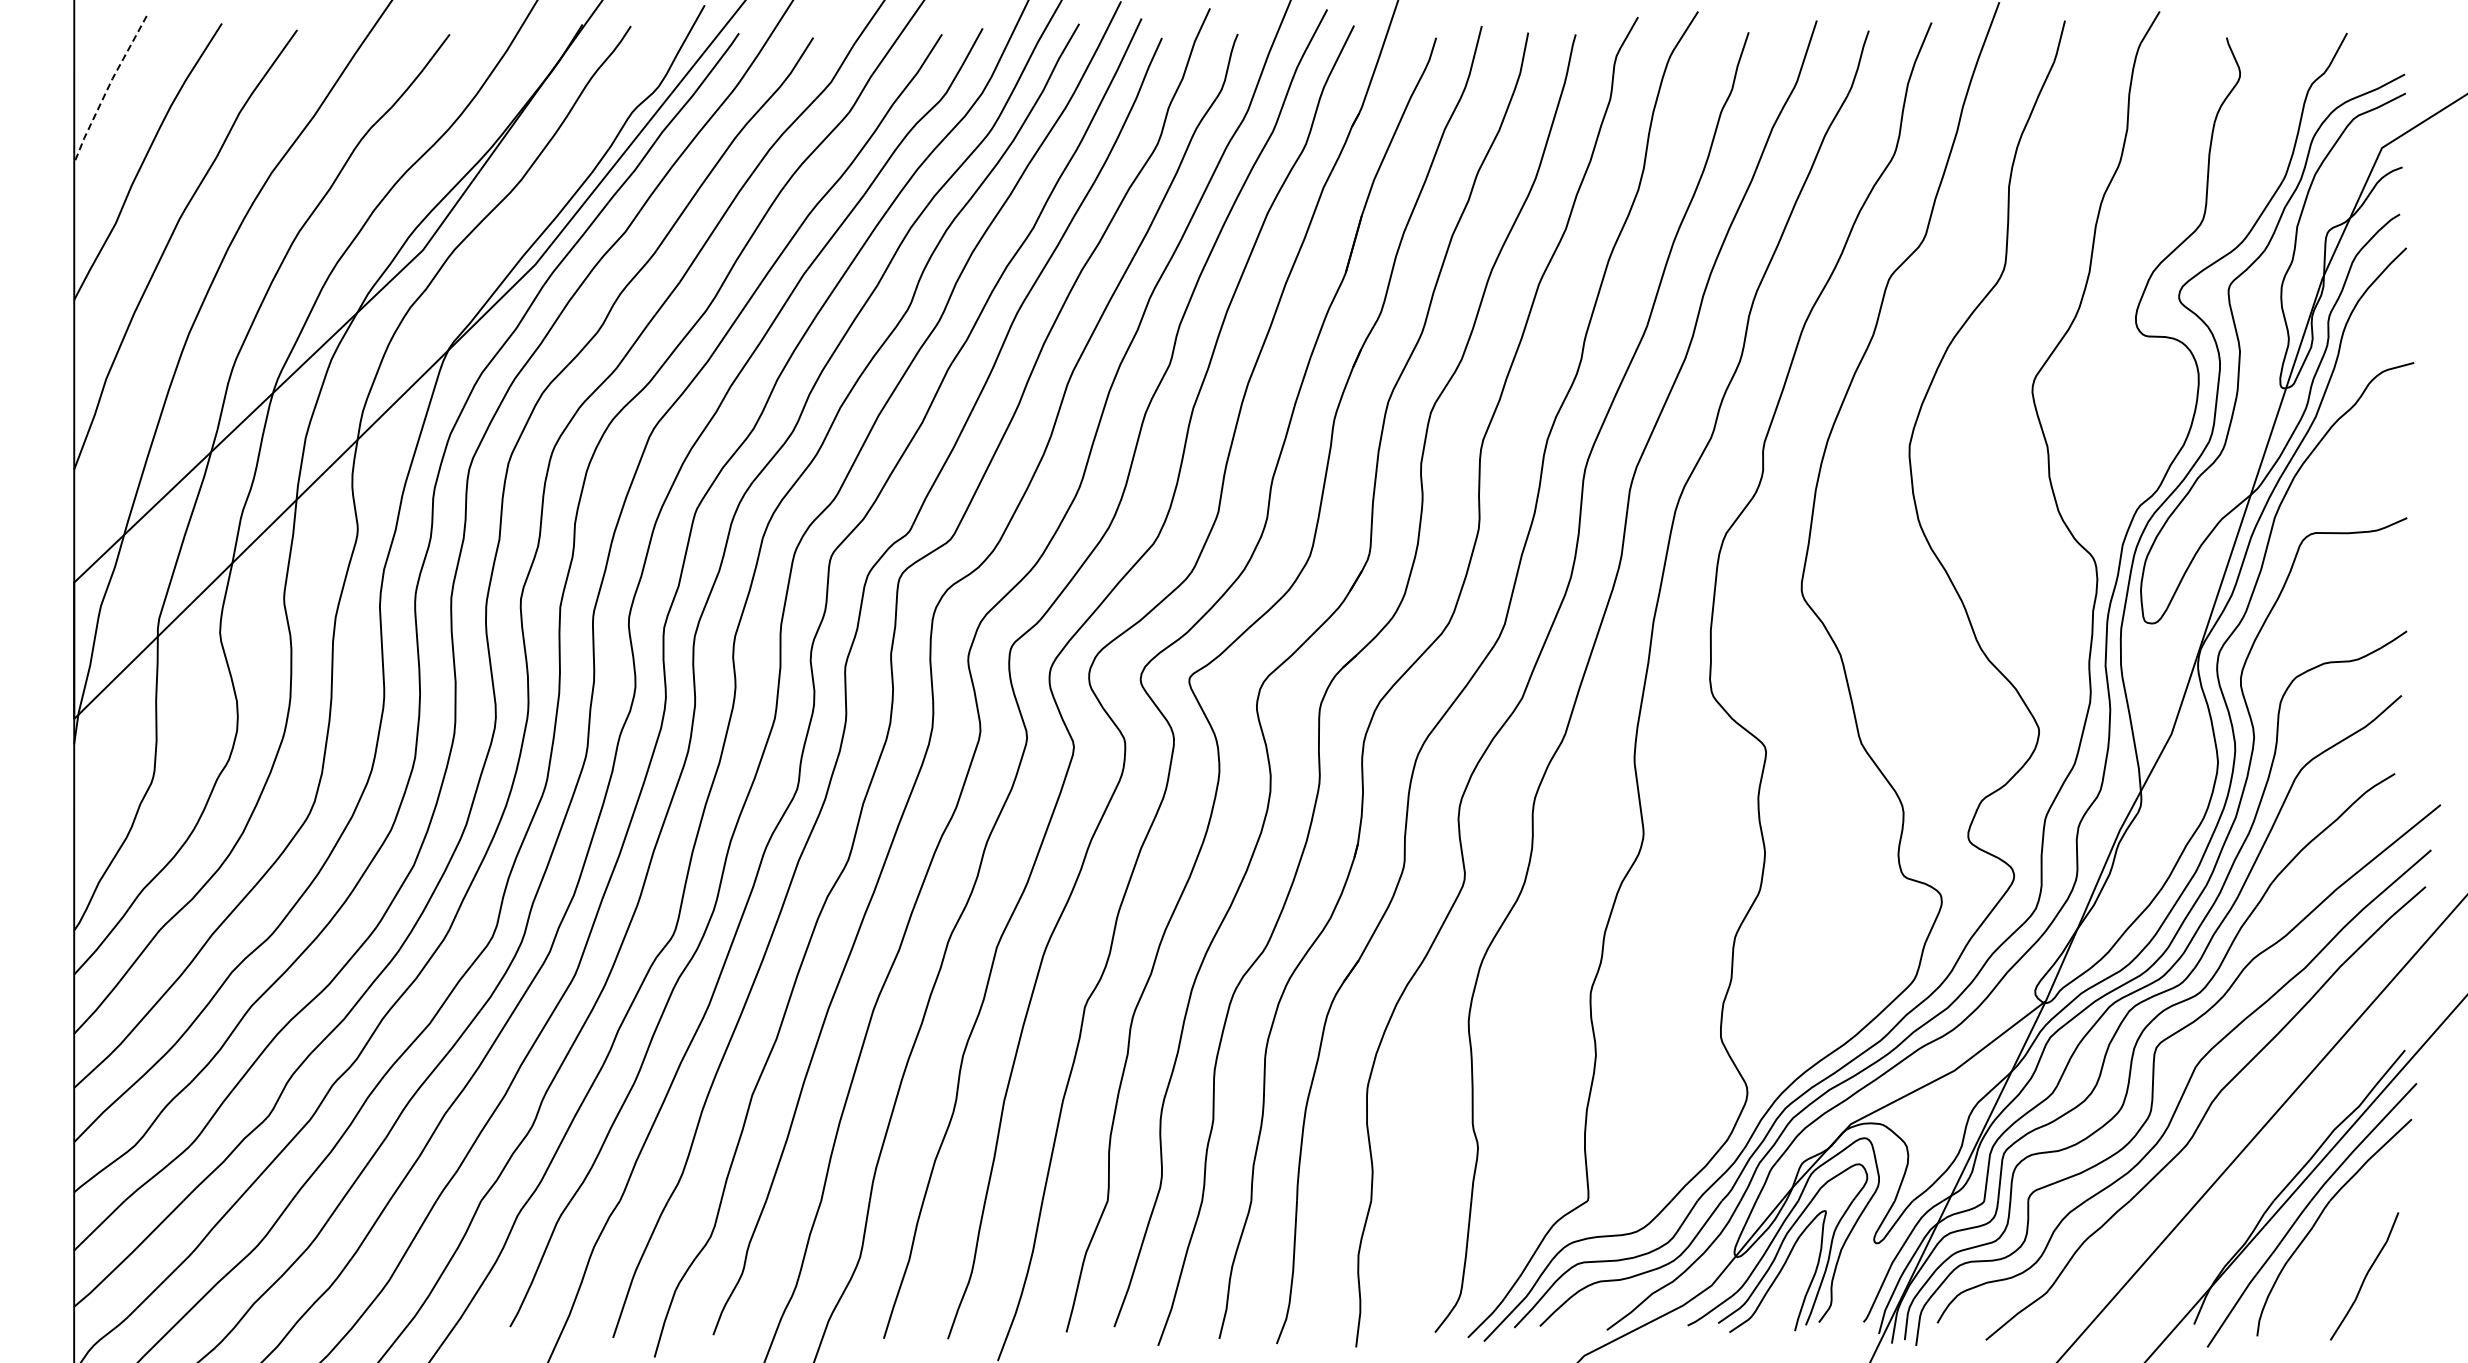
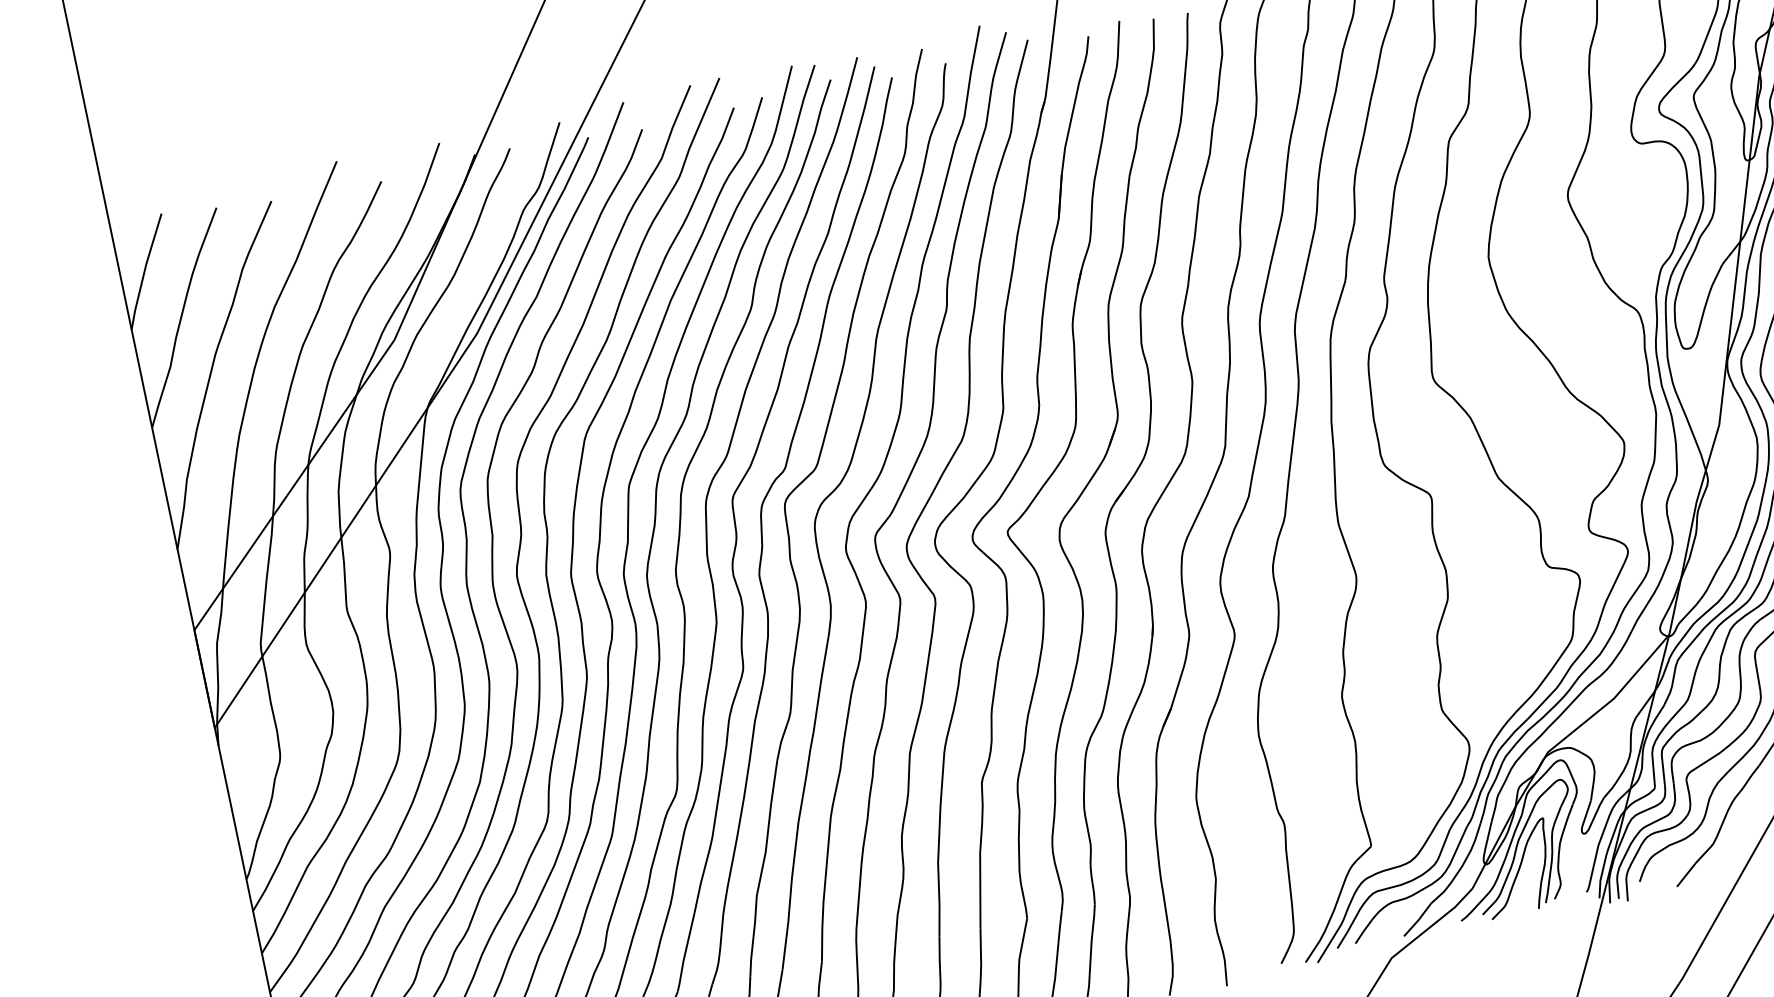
line: (107, 88) -> (144, 271), dashed -> solid

